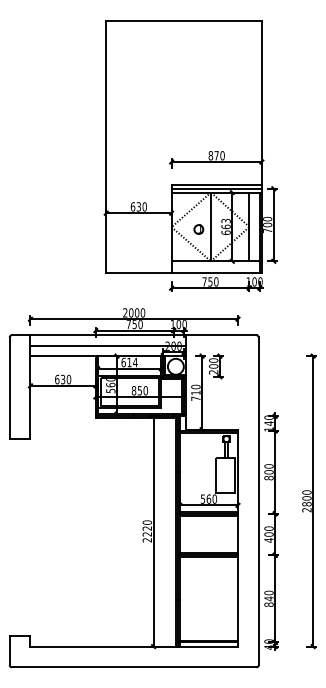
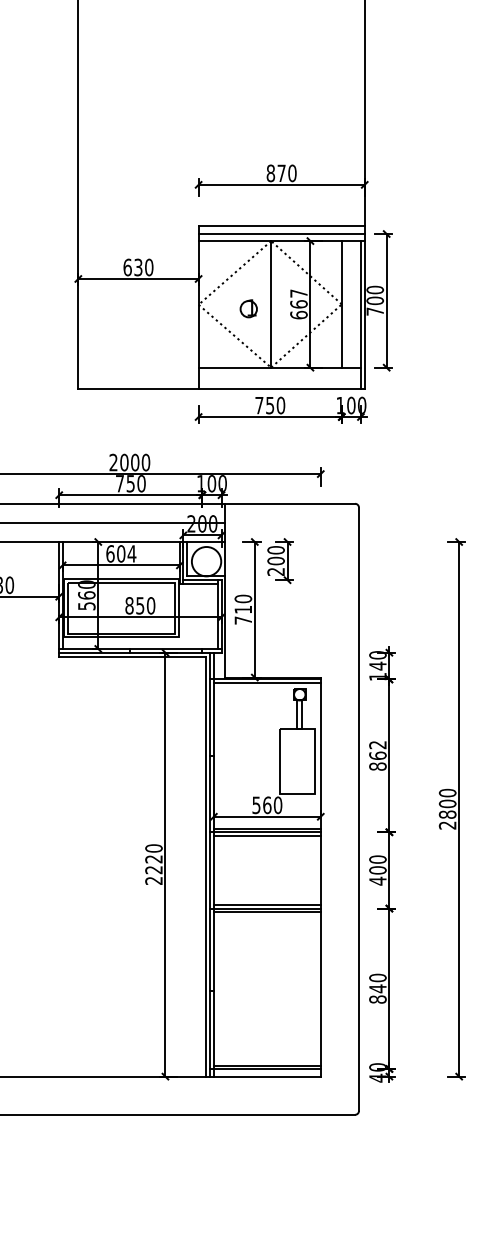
text: (225, 221) -> (297, 294), 663 -> 667
text: (129, 362) -> (121, 553), 614 -> 604
text: (268, 469) -> (376, 750), 800 -> 862

